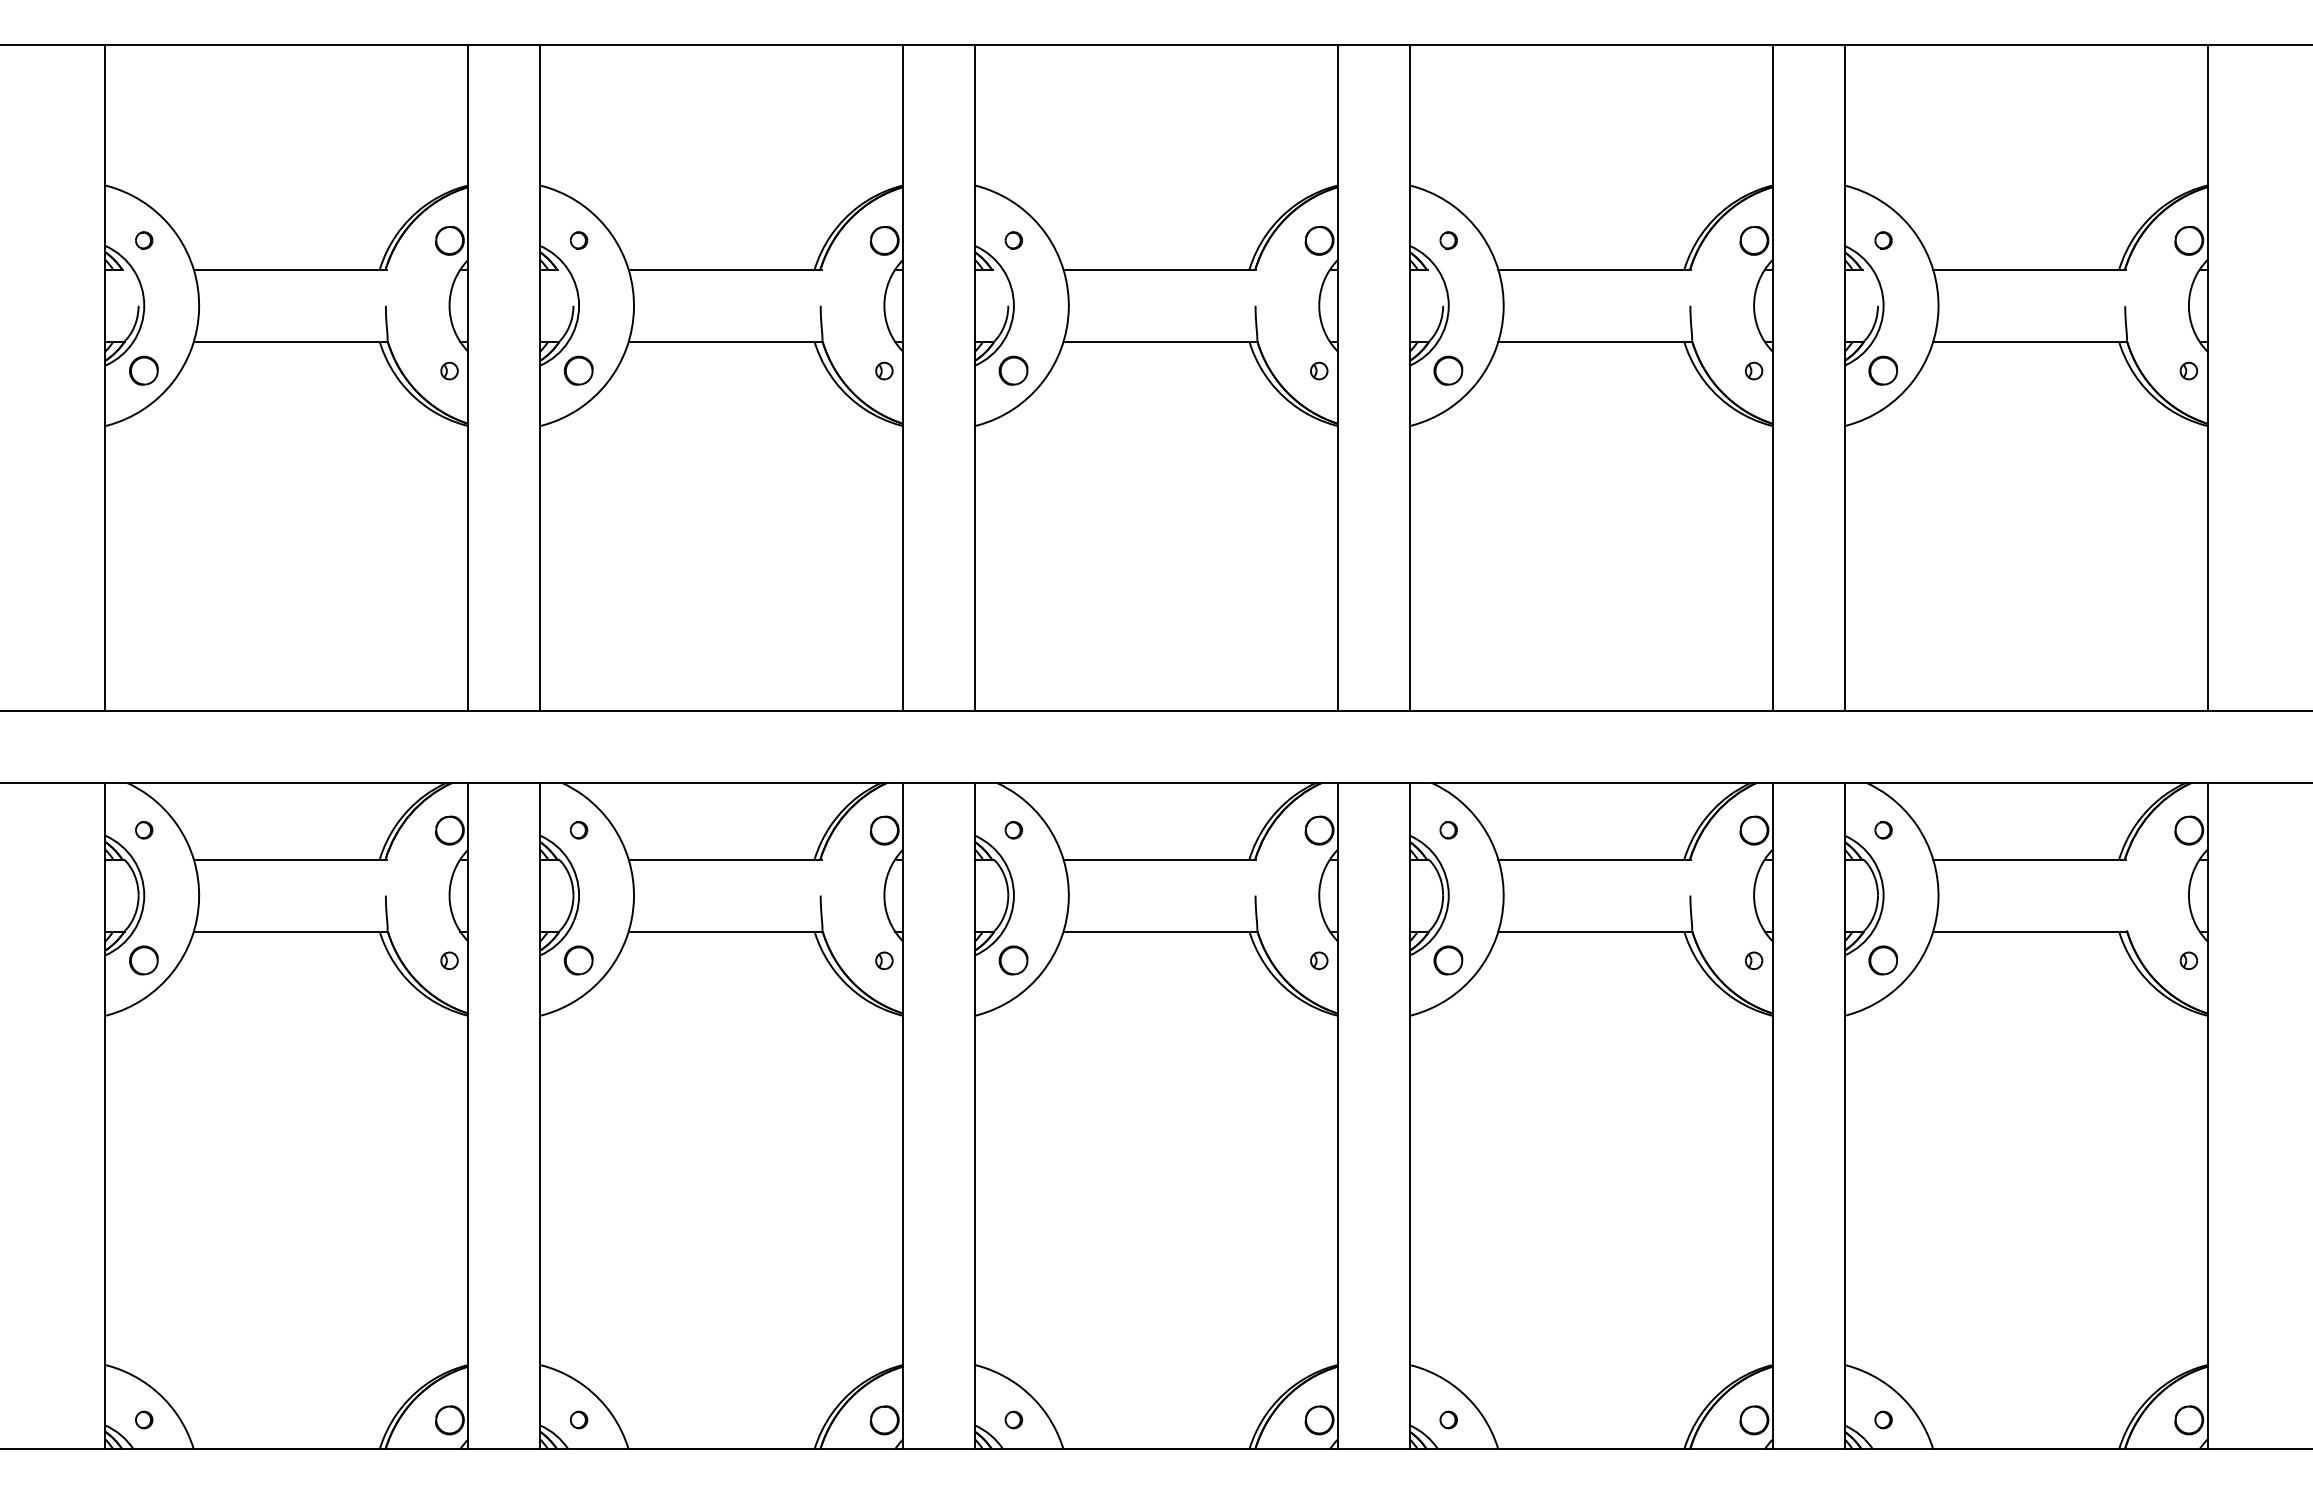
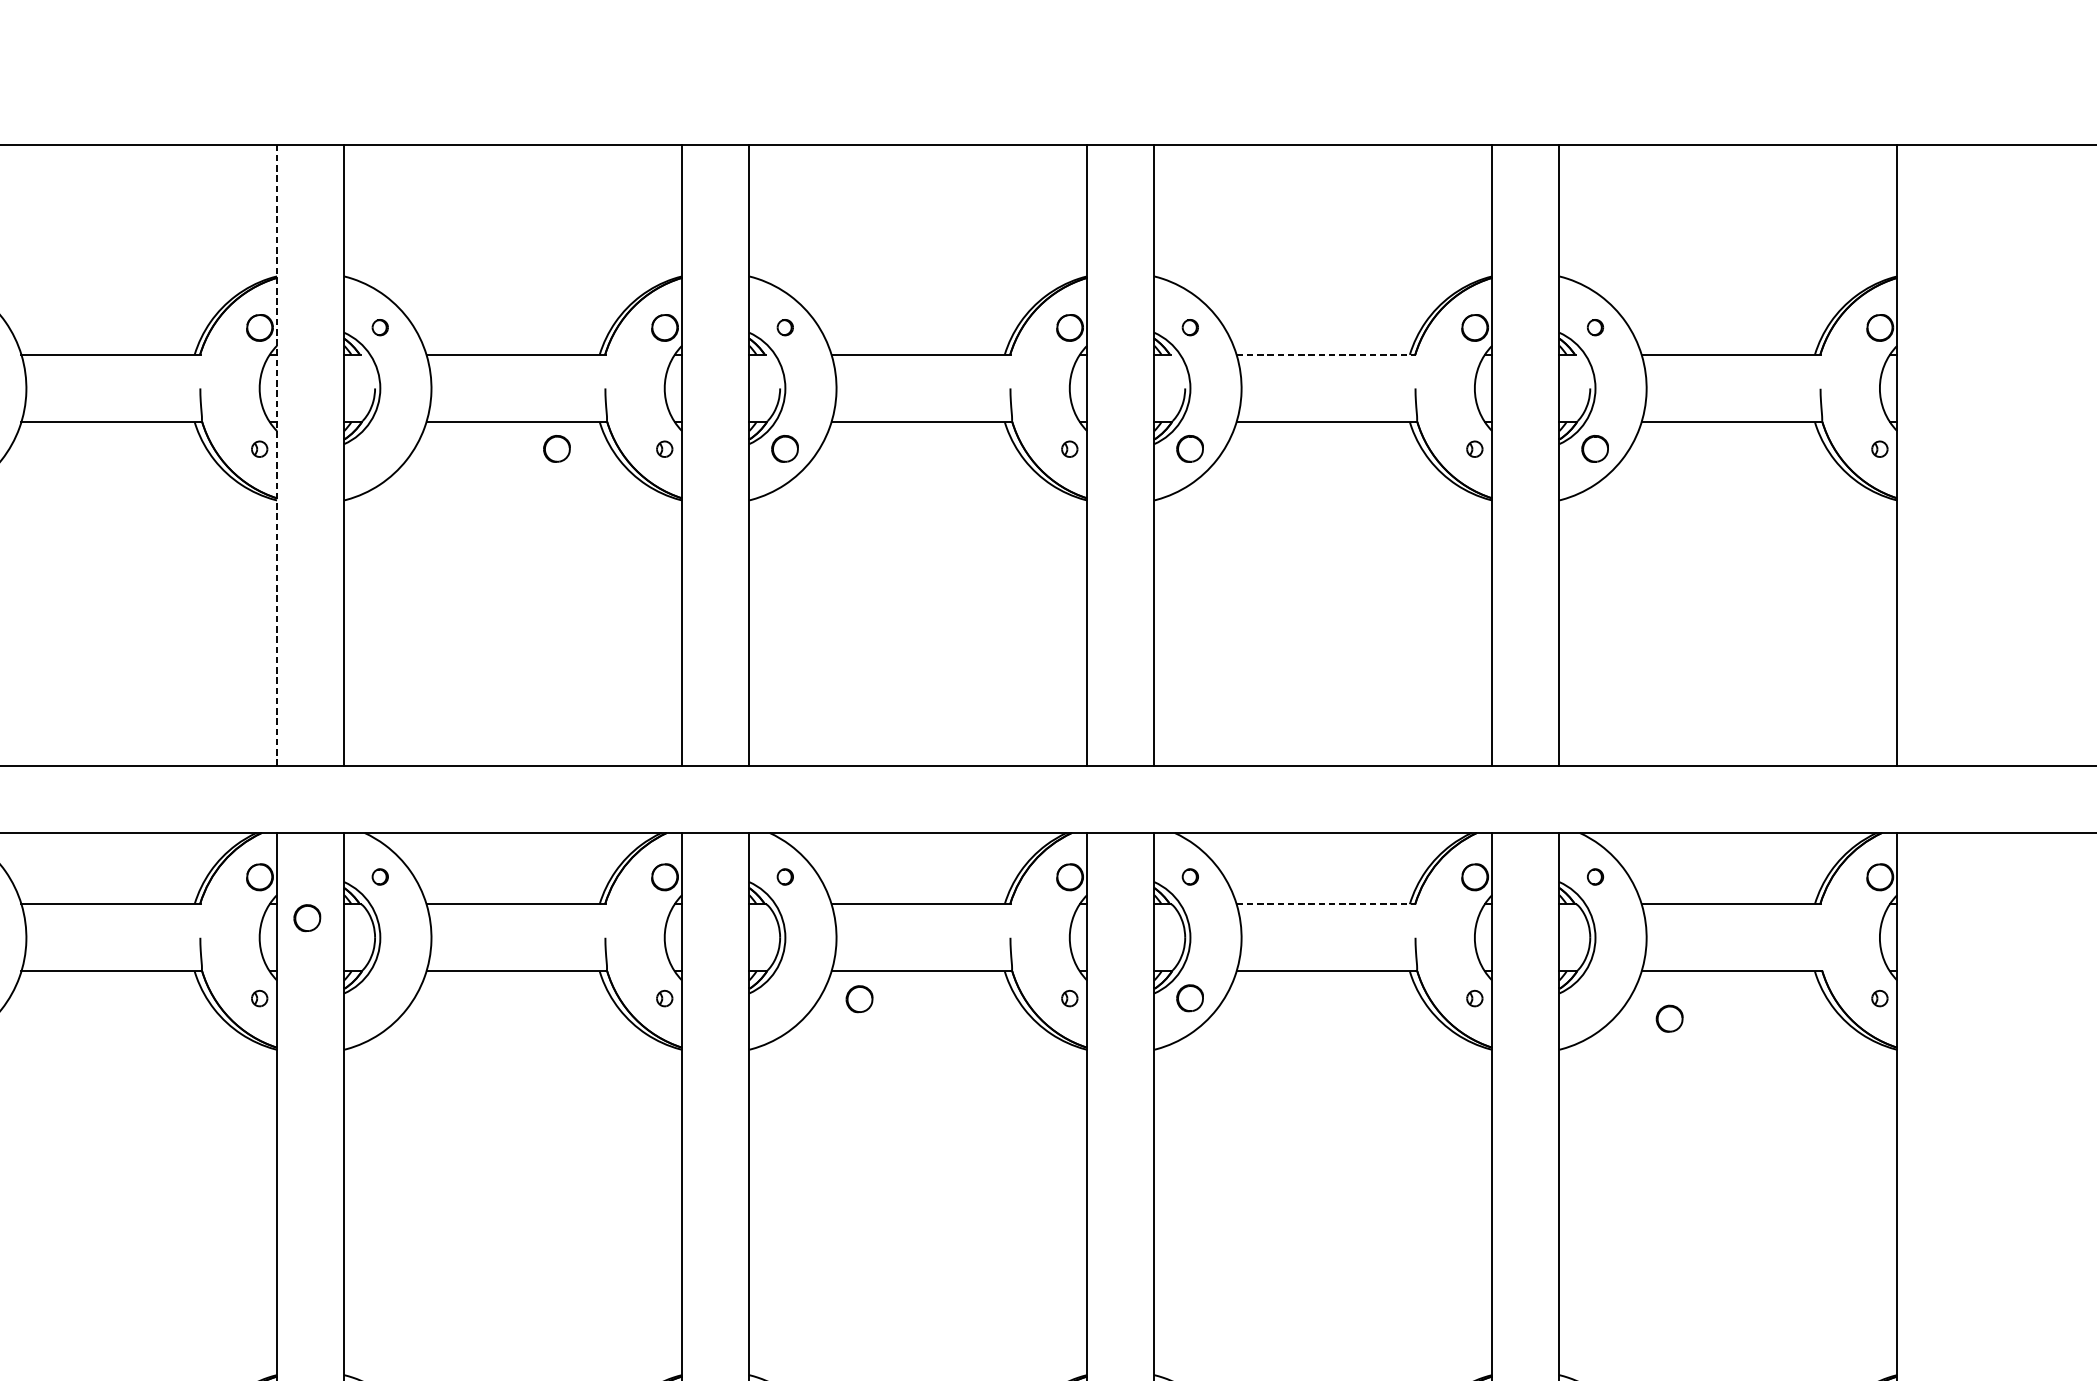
line: (1595, 269) -> (1327, 354), solid -> dashed
part: (578, 370) -> (556, 448), moved
line: (468, 377) -> (277, 455), solid -> dashed
line: (1595, 859) -> (1327, 904), solid -> dashed
part: (578, 960) -> (307, 918), moved
part: (1013, 960) -> (859, 999), moved
part: (1882, 960) -> (1668, 1018), moved

